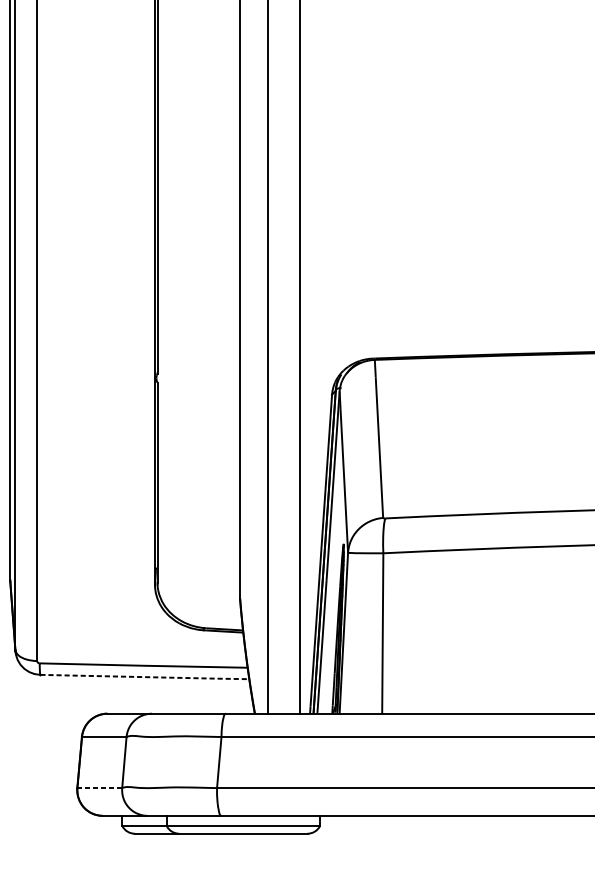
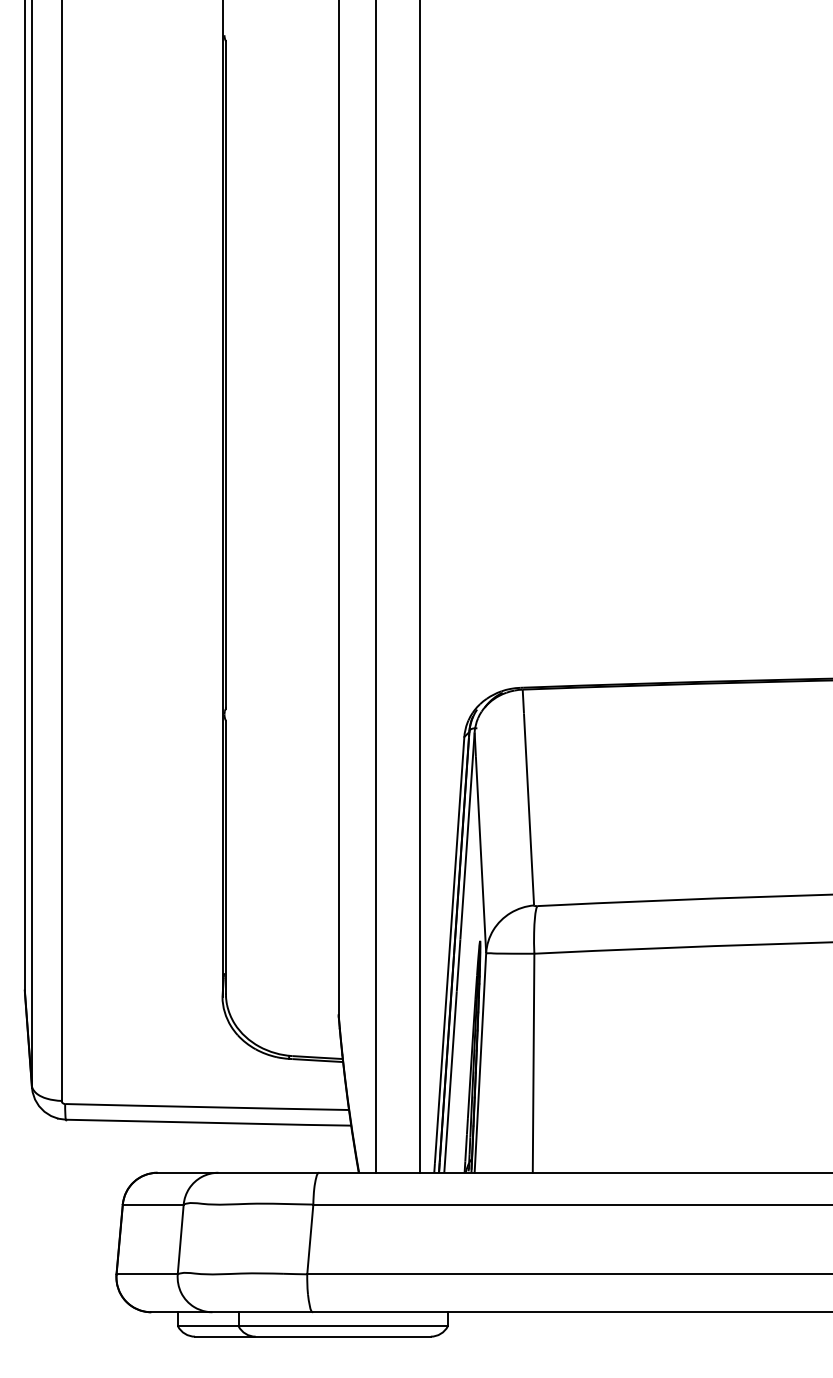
line: (145, 676) -> (209, 1122), dashed -> solid
line: (100, 788) -> (147, 1274), dashed -> solid

